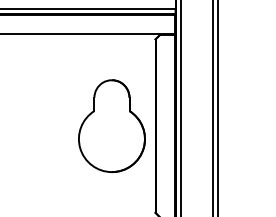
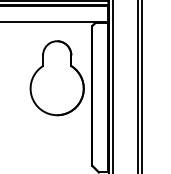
part: (111, 125) -> (56, 77), moved

